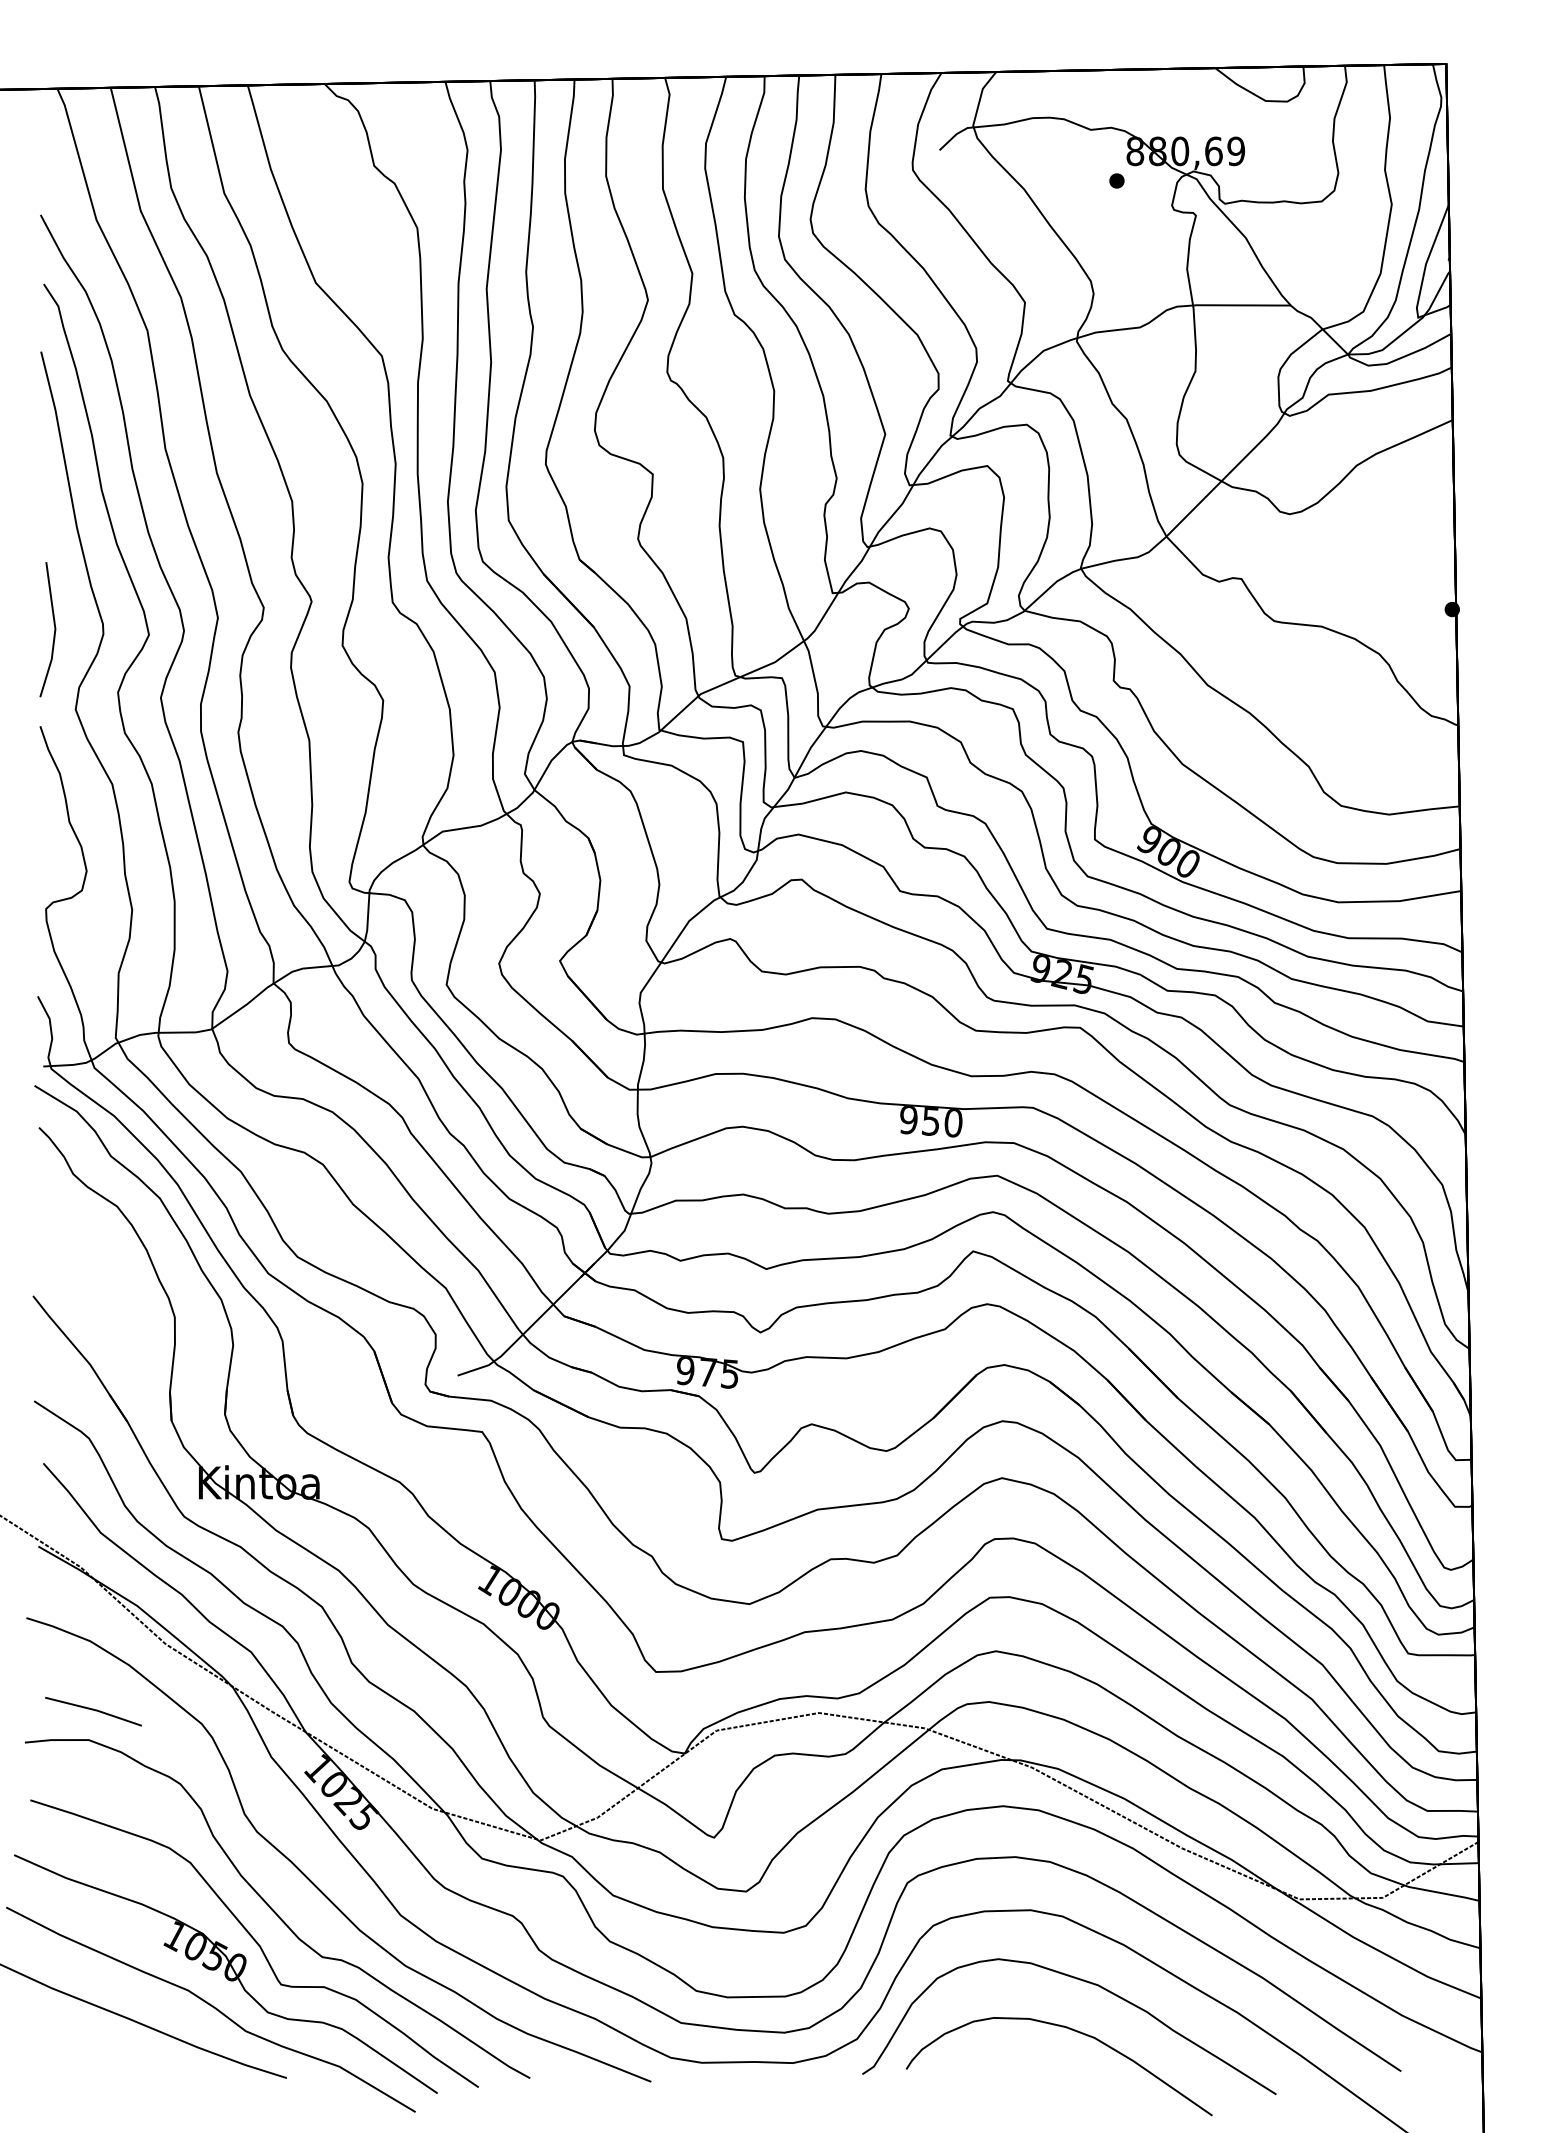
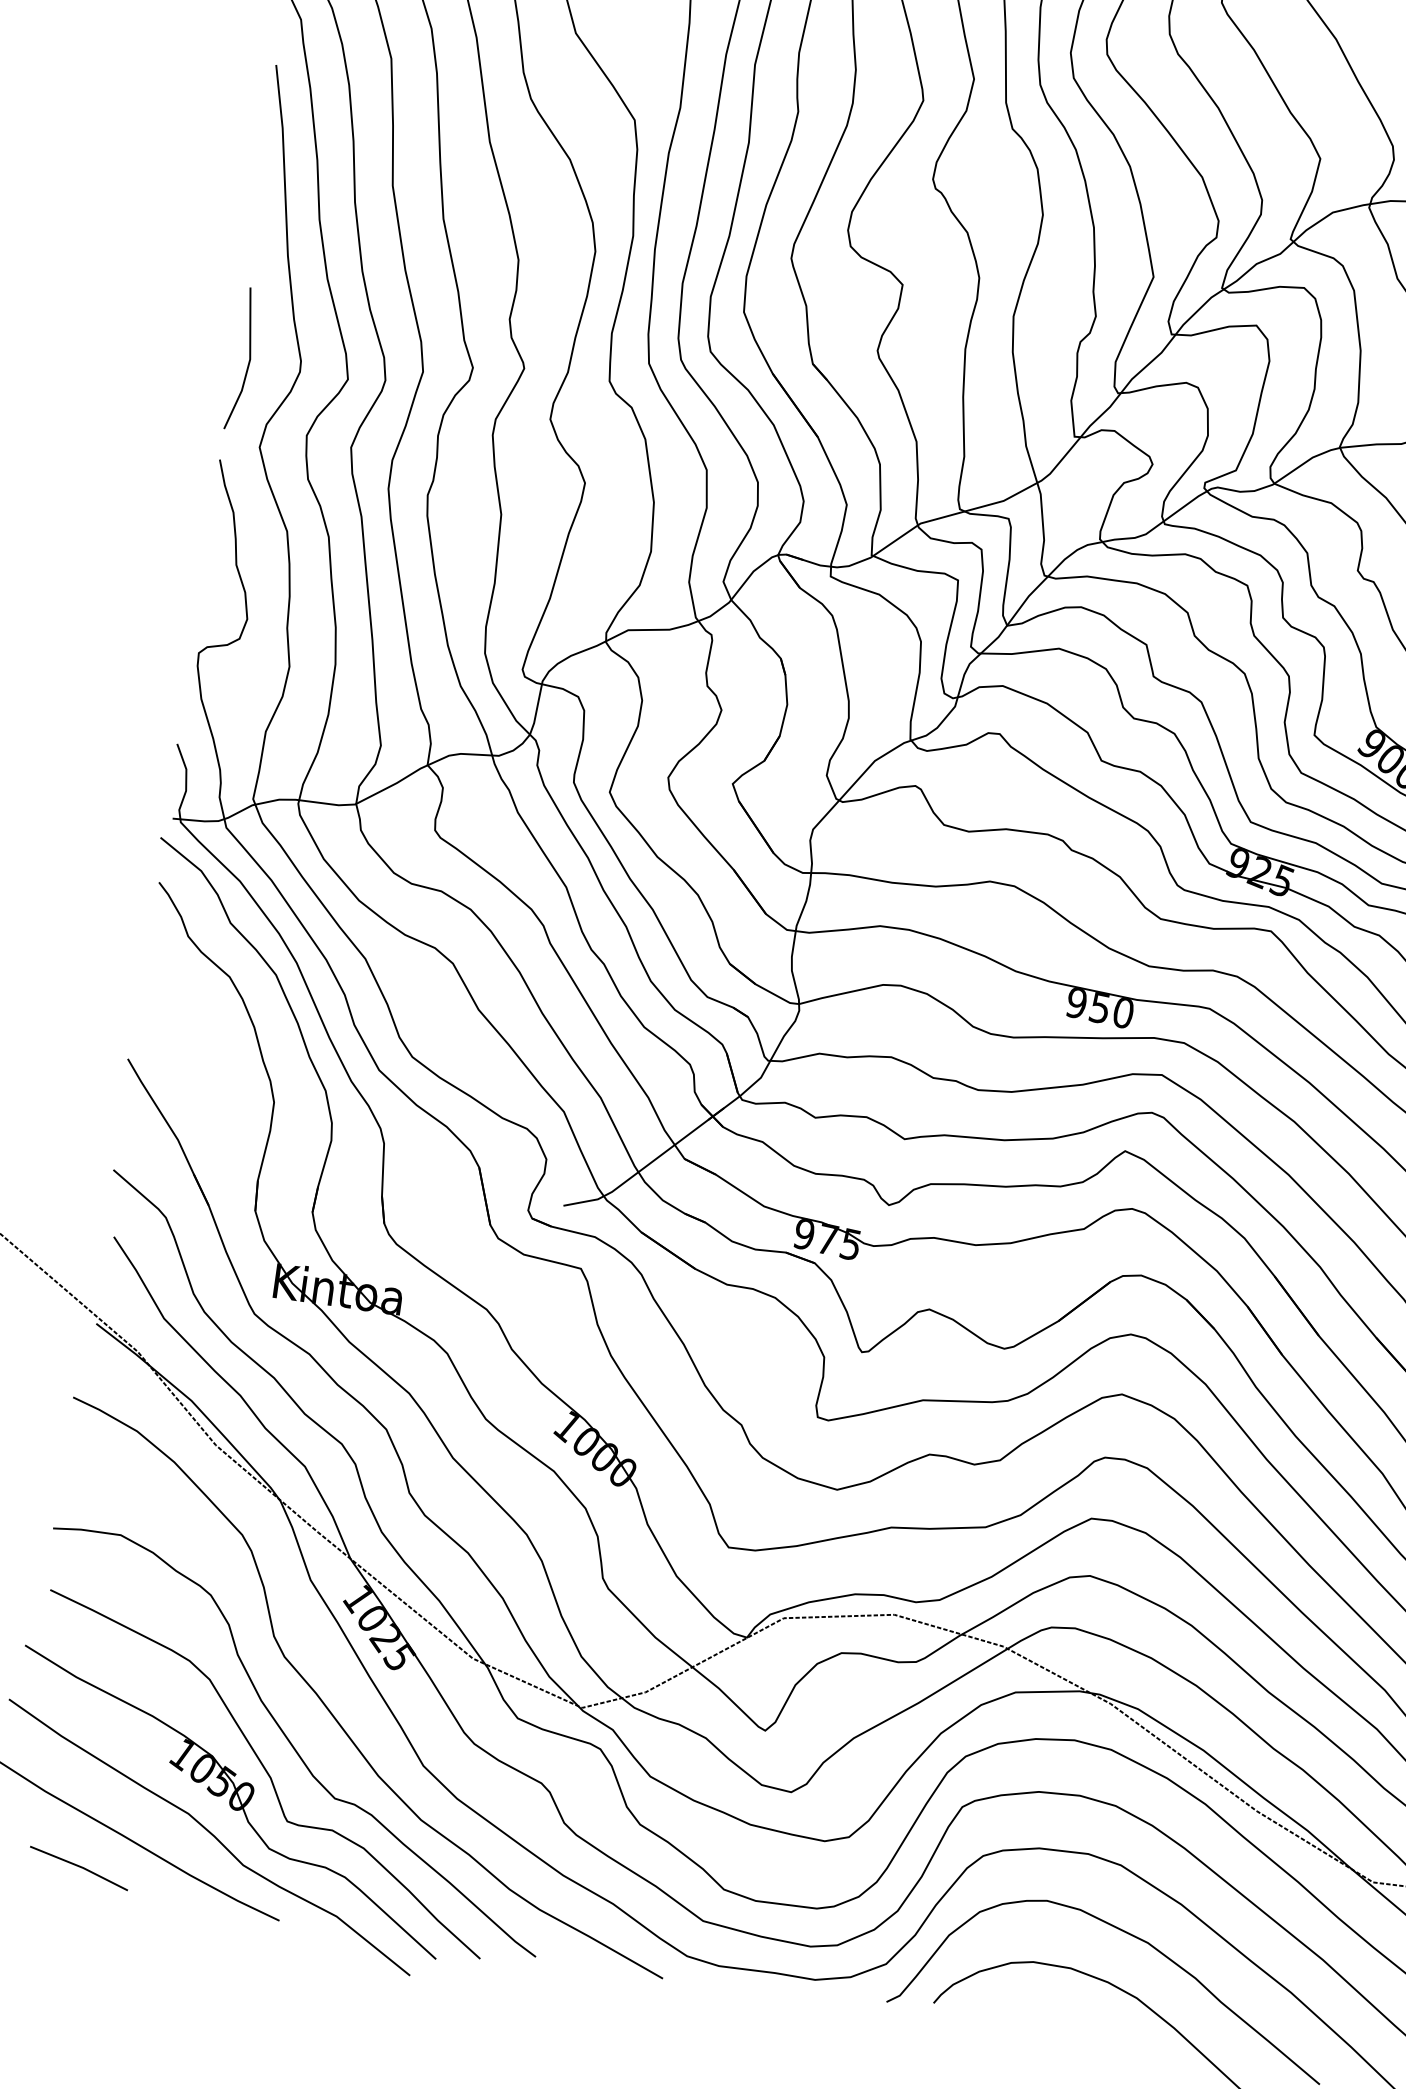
part: (93, 1711) -> (79, 1868), moved

